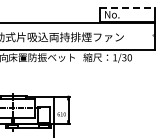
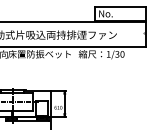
line: (127, 7) -> (120, 7), dashed -> solid

